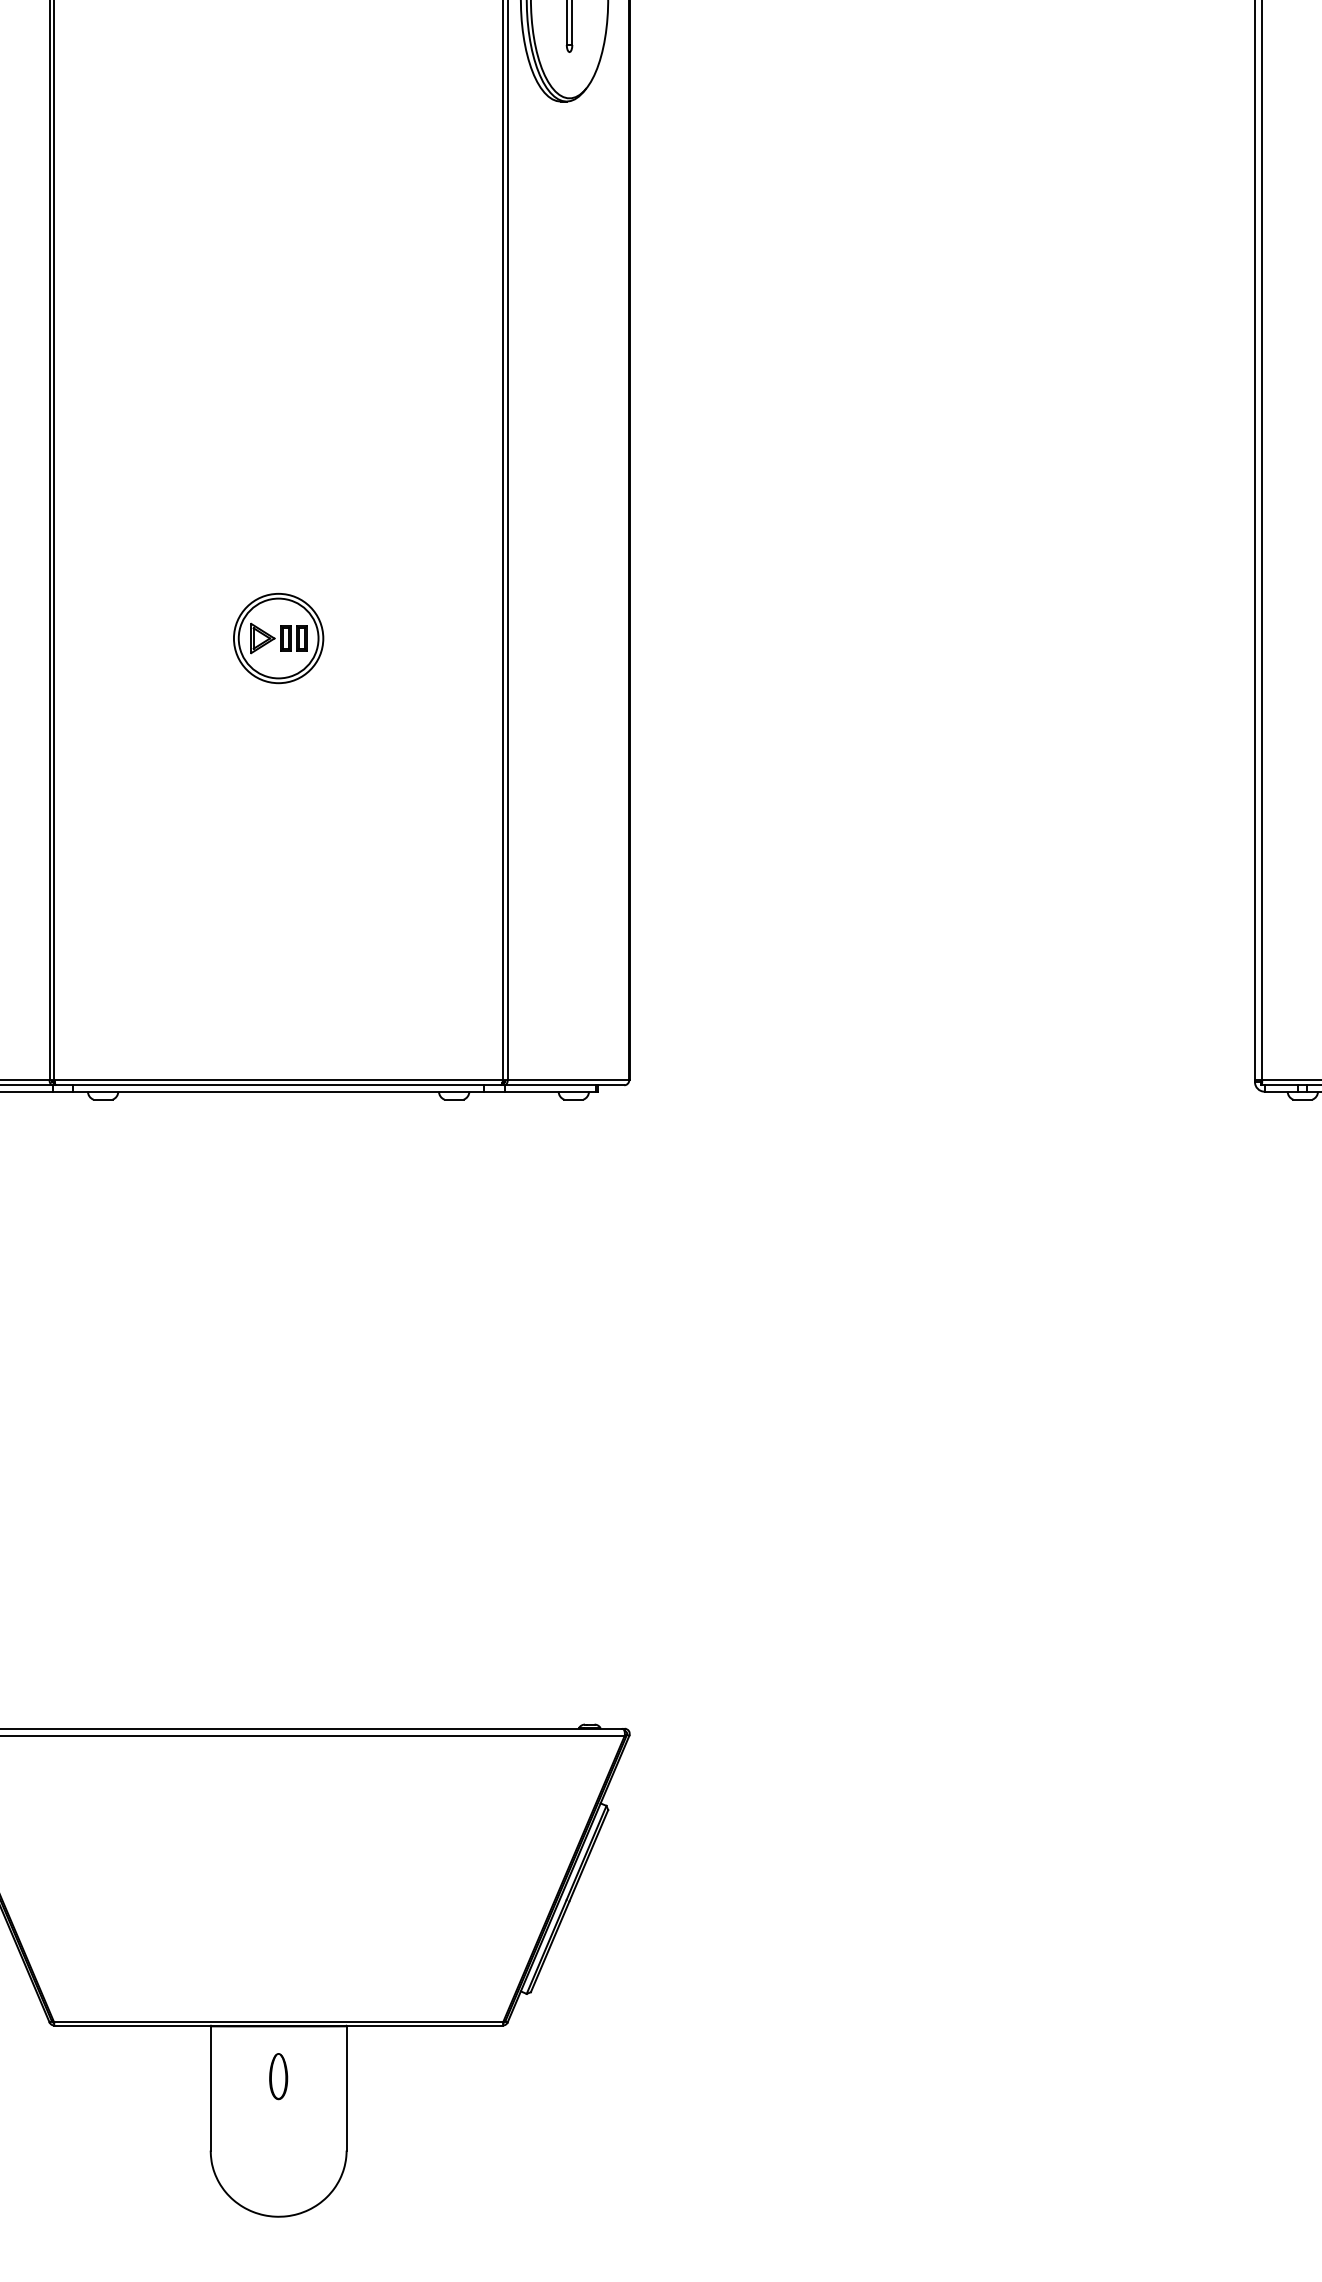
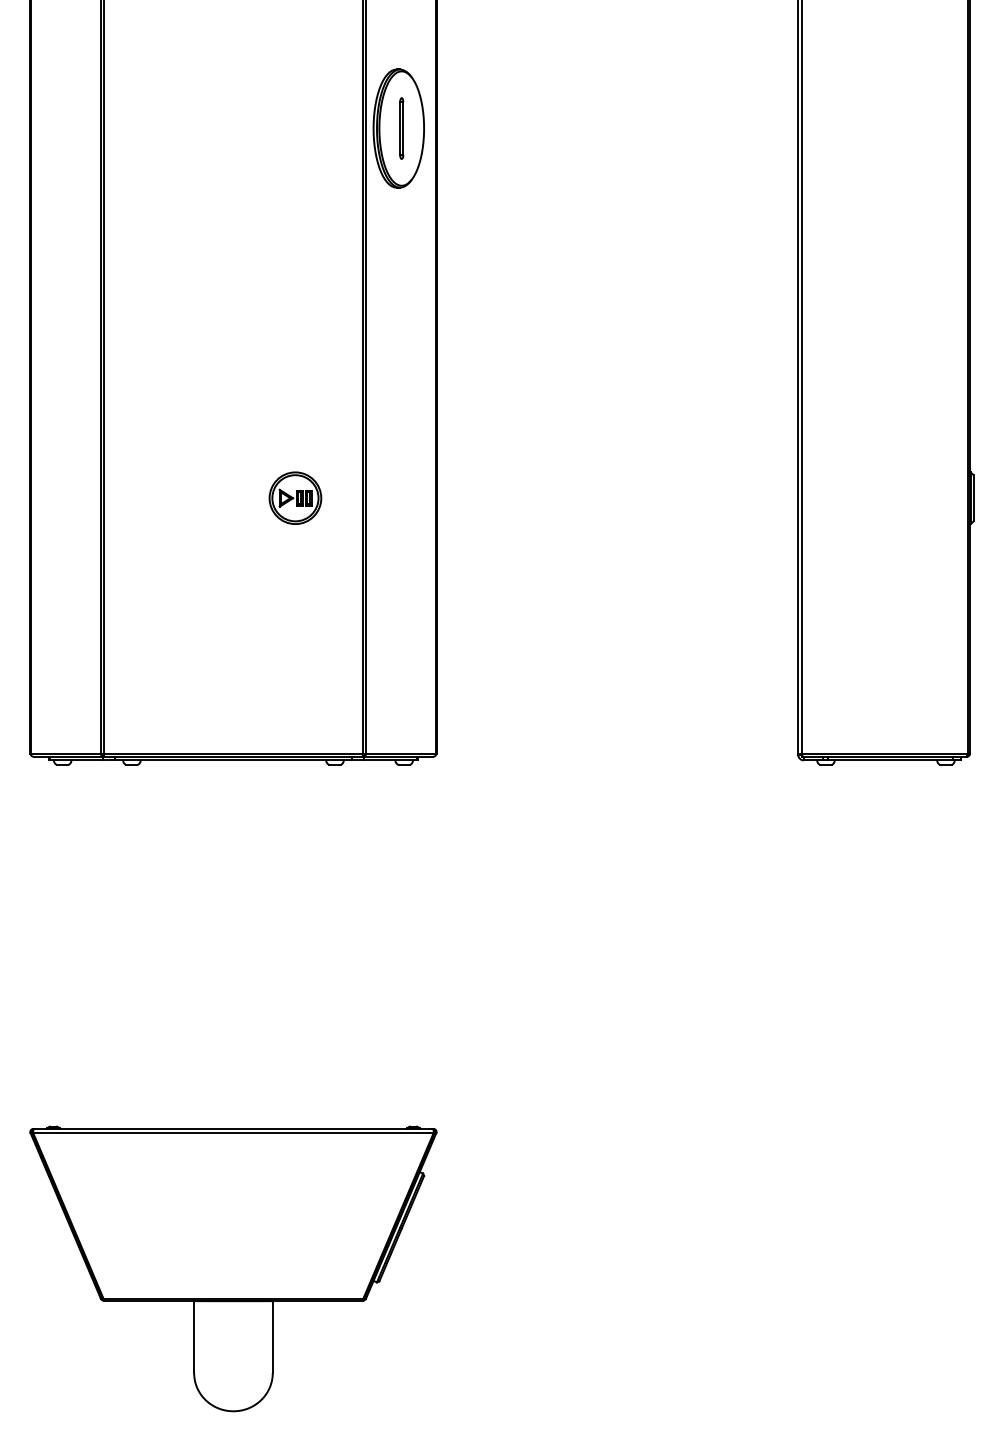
part: (278, 637) -> (295, 497), moved
part: (278, 2077) -> (233, 1330), removed

